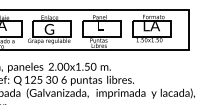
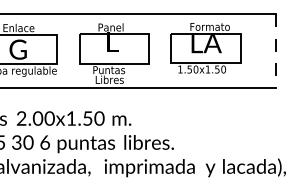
line: (189, 30) -> (275, 51), solid -> dashed

